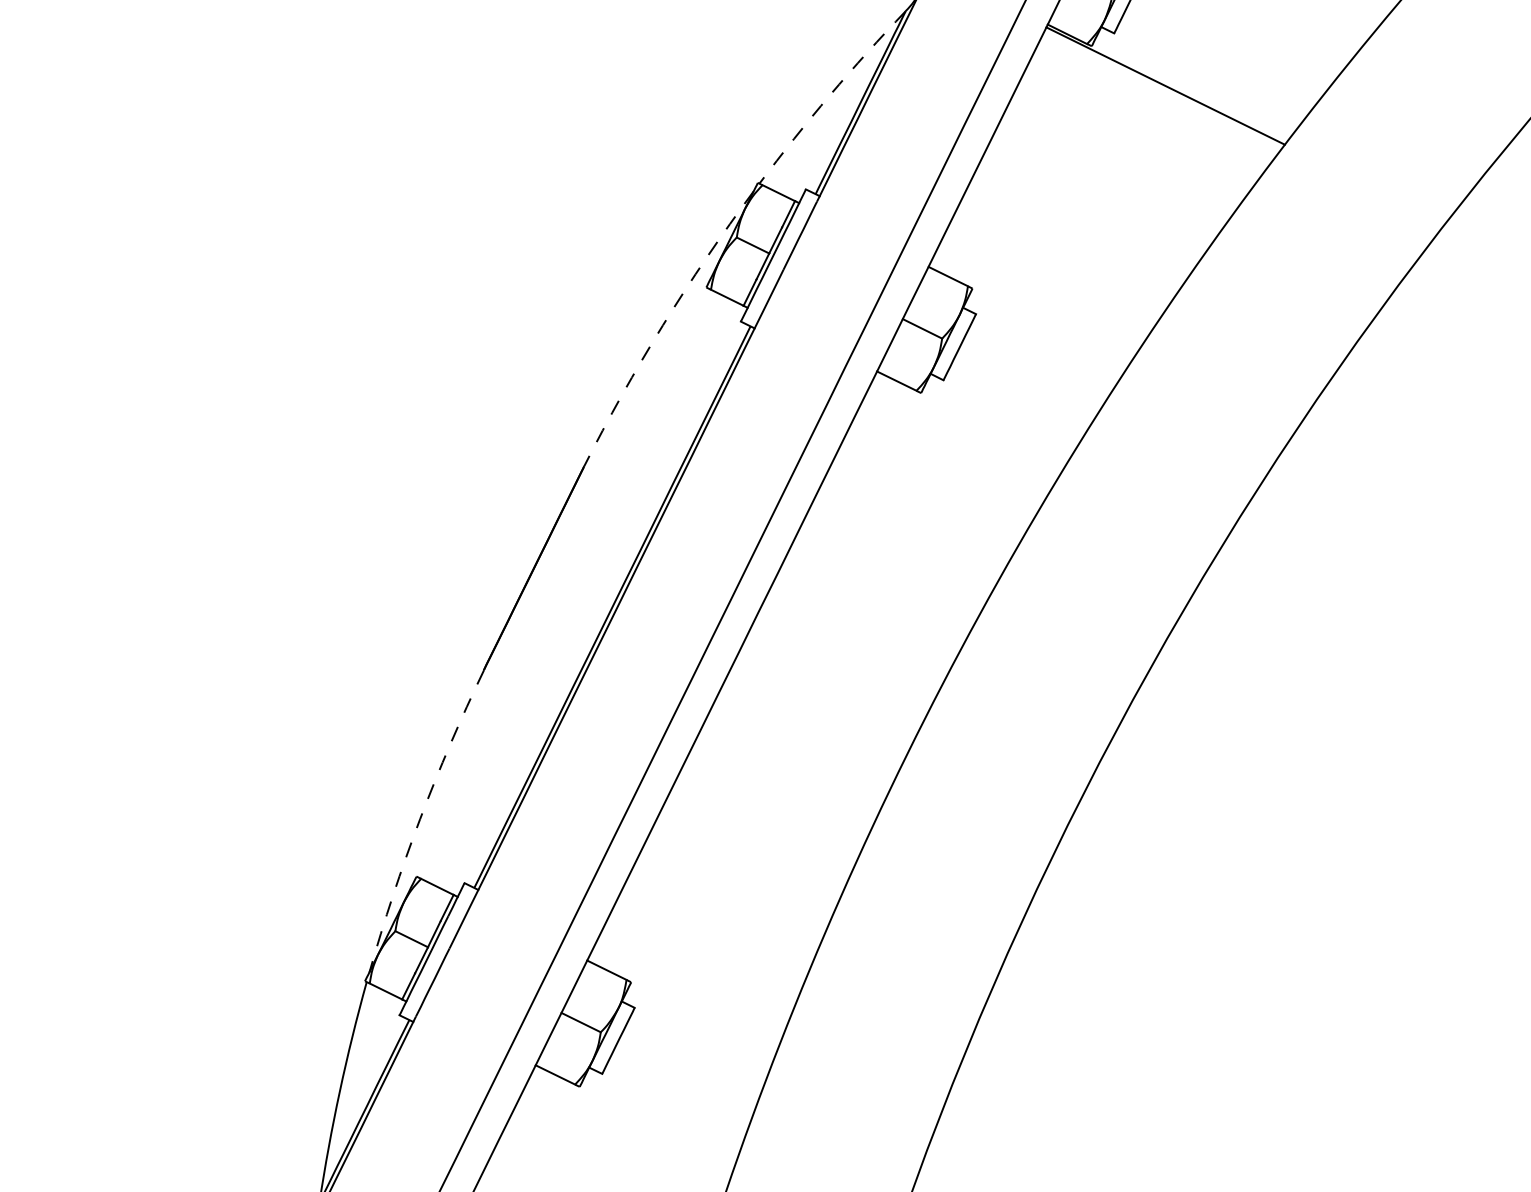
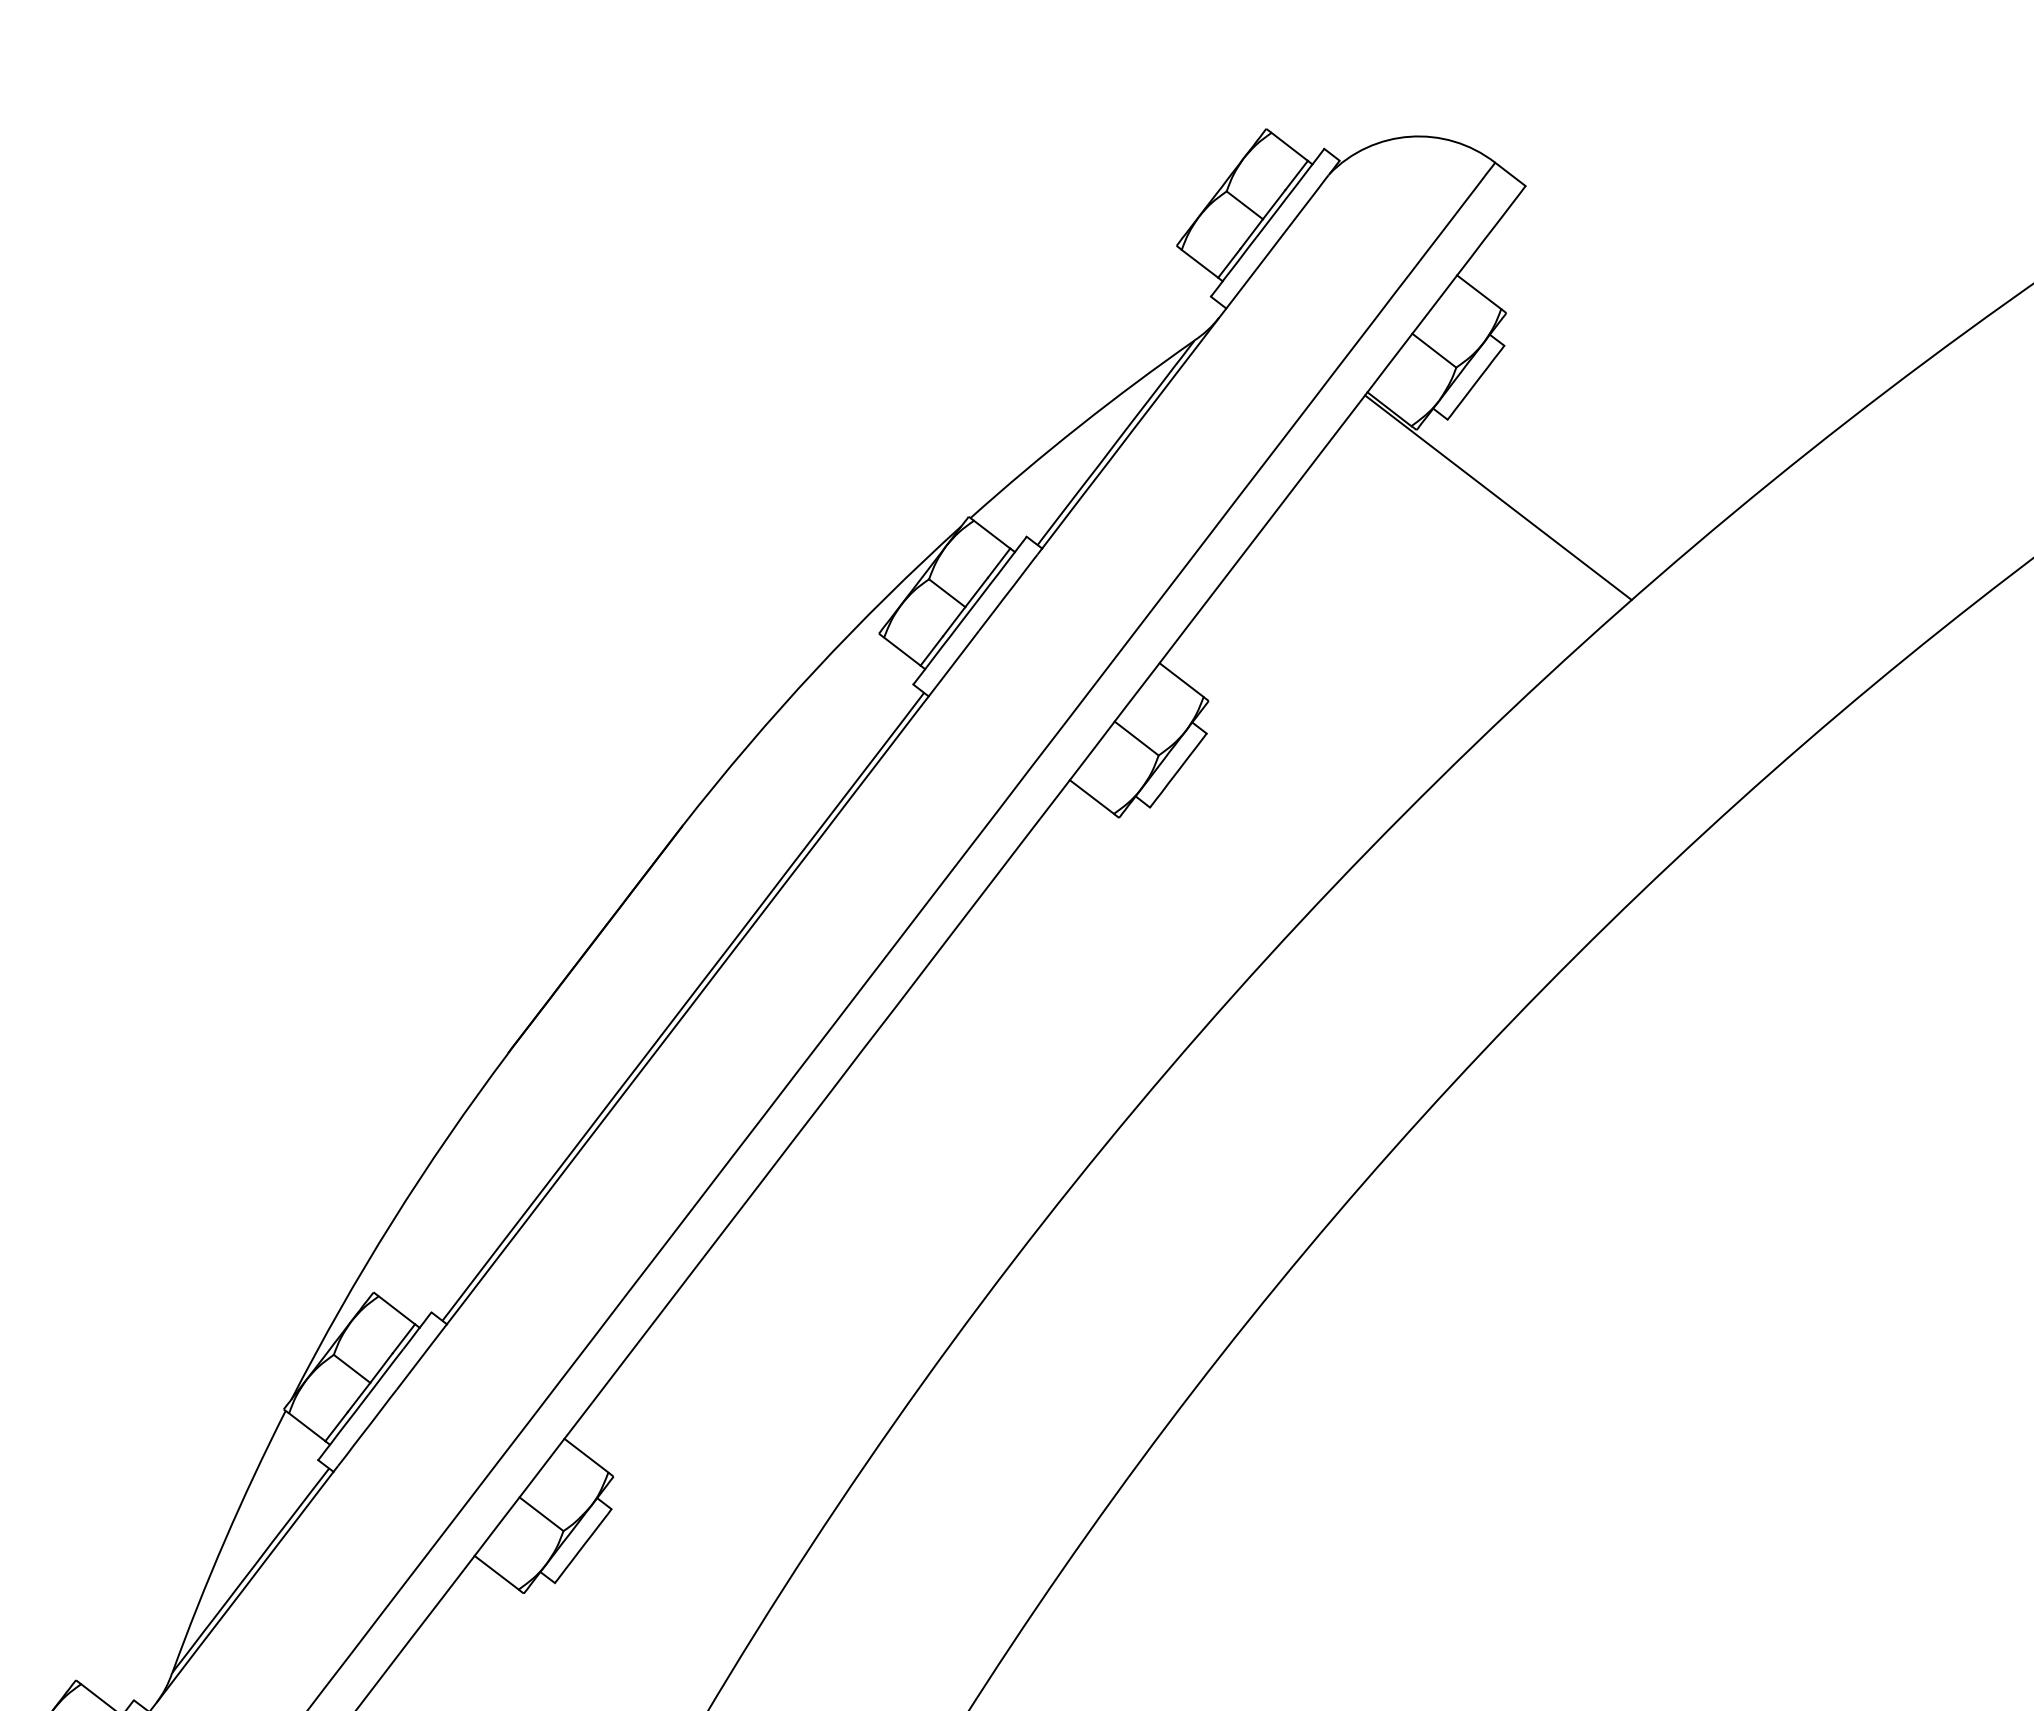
arc: (829, 94) -> (1079, 425), dashed -> solid
arc: (662, 325) -> (815, 669), dashed -> solid
arc: (420, 818) -> (392, 1221), dashed -> solid

